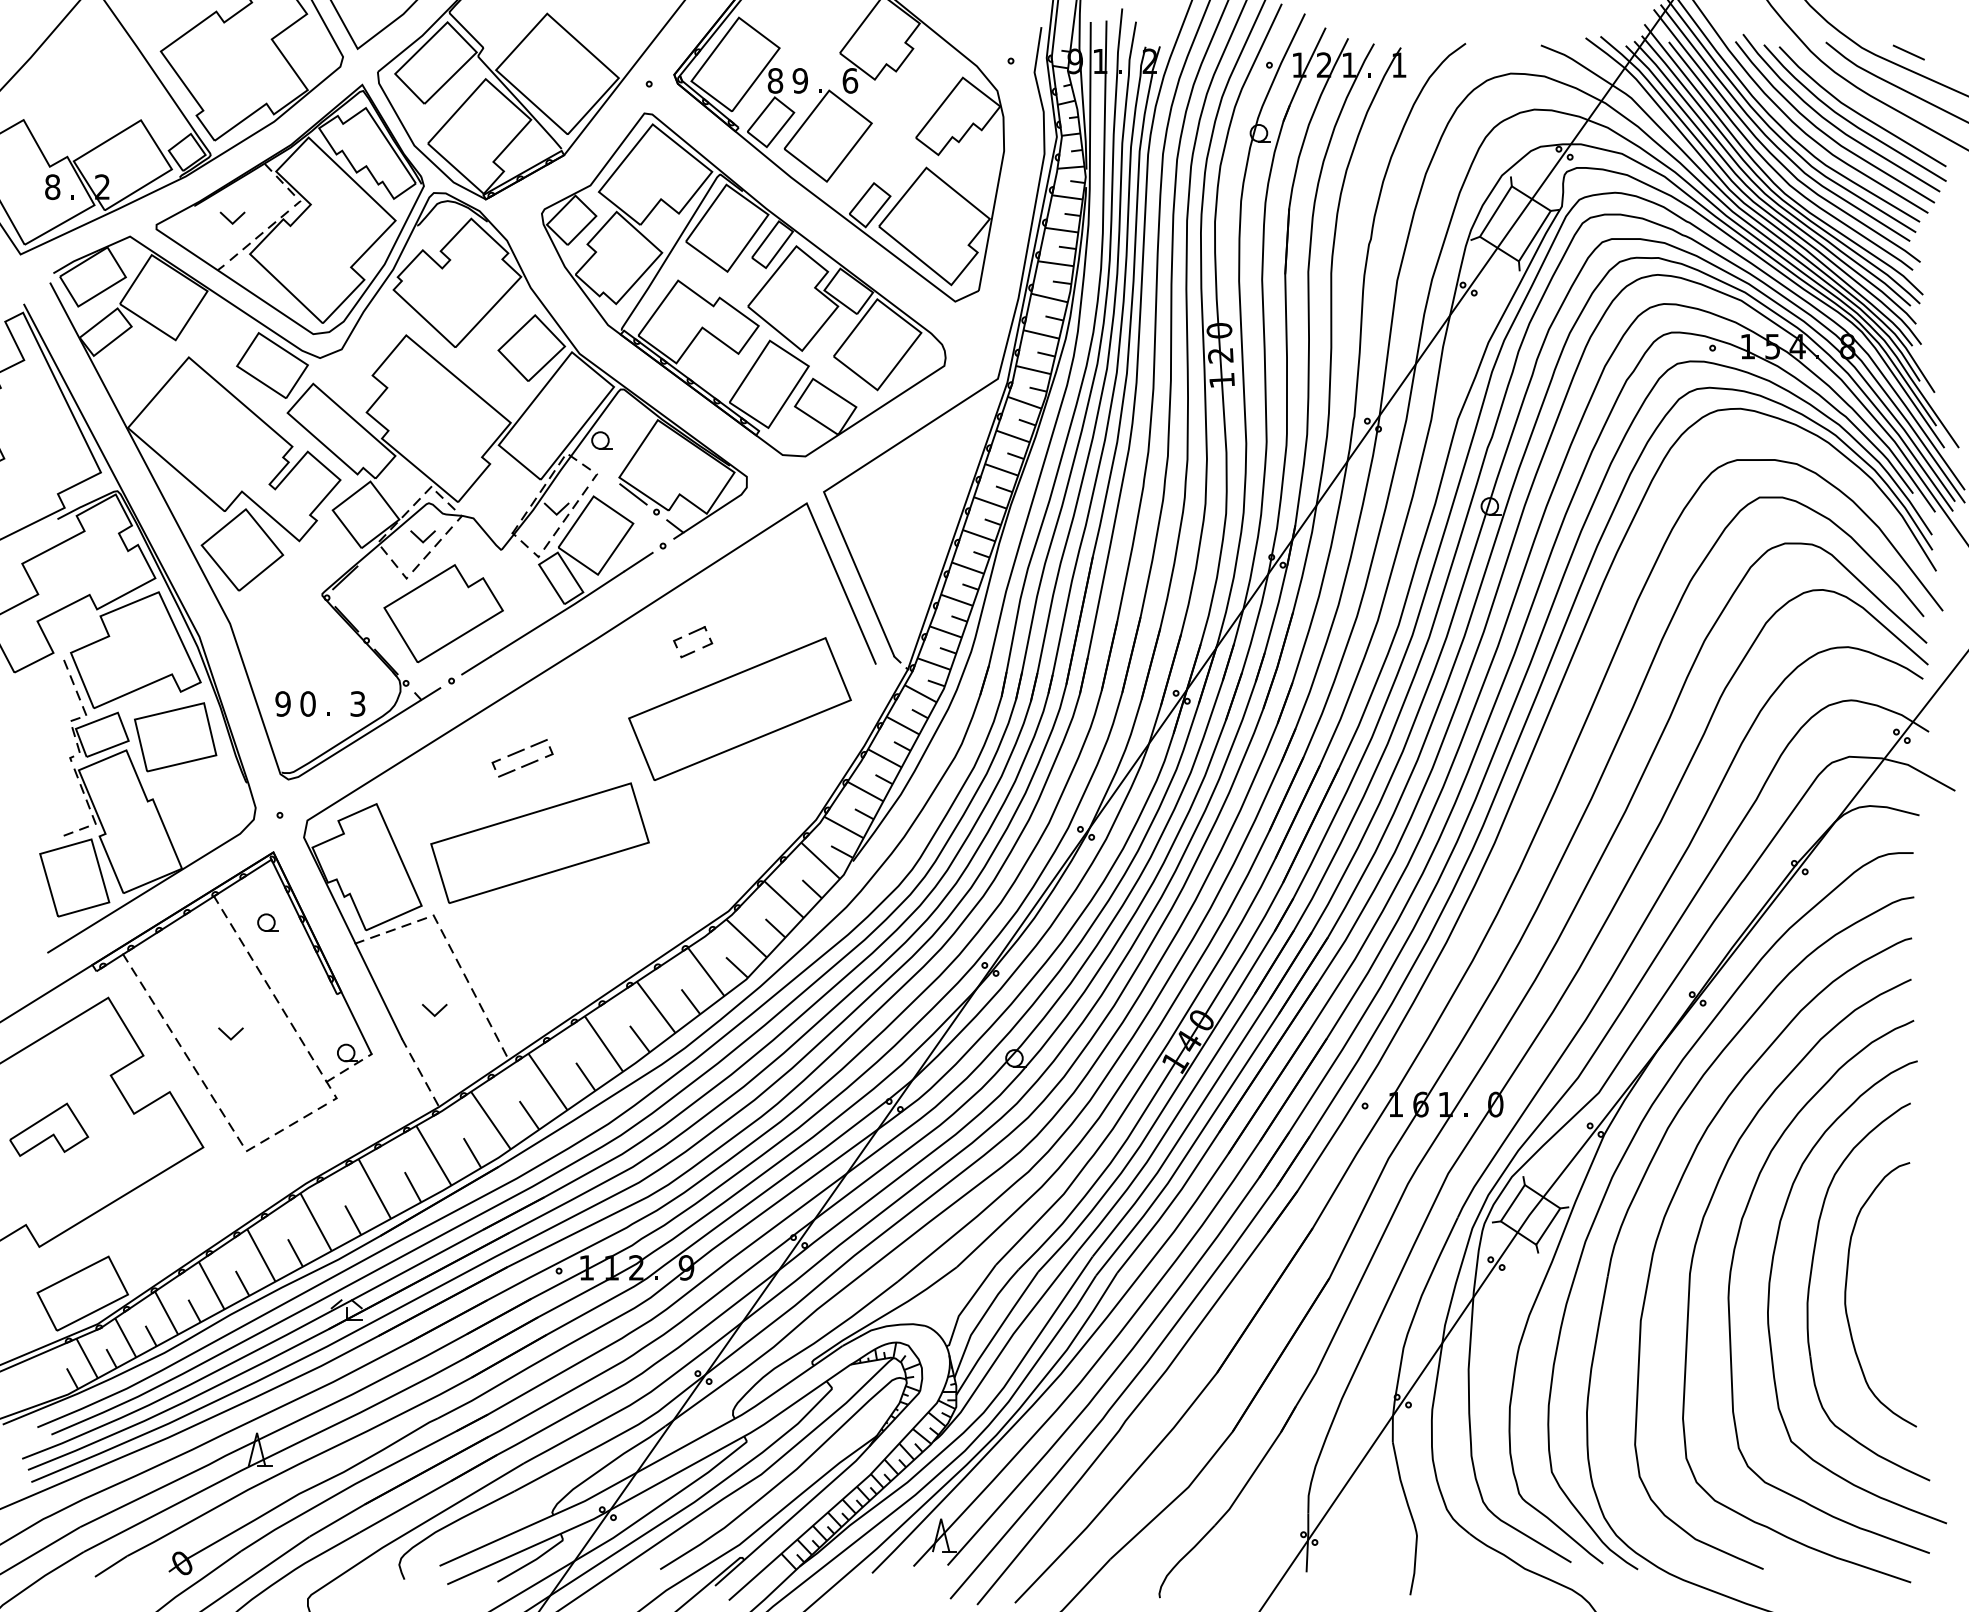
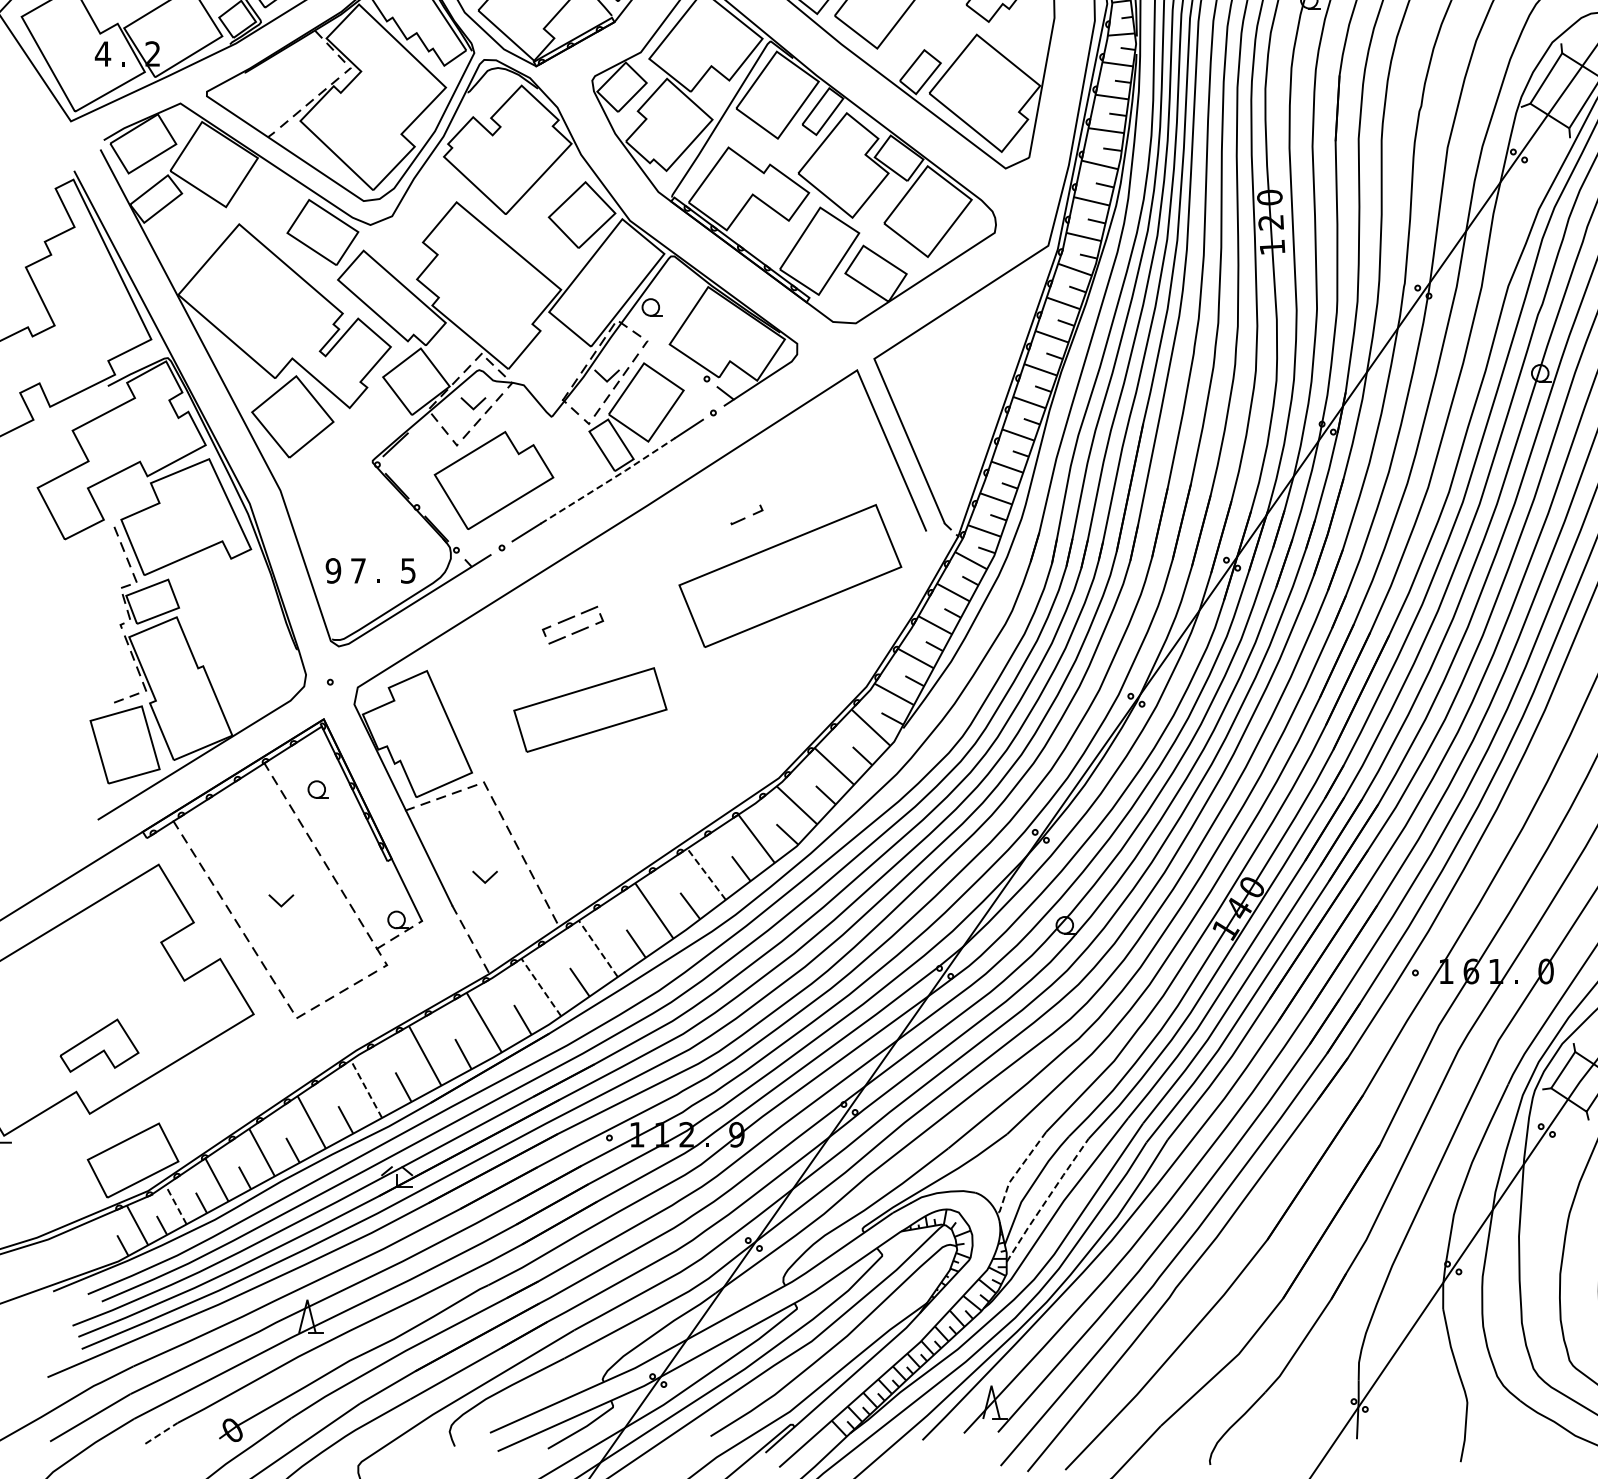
text: (52, 187) -> (102, 54), 8 -> 4
line: (229, 219) -> (279, 86), removed
line: (633, 494) -> (683, 361), removed
line: (558, 613) -> (608, 480), solid -> dashed
part: (690, 637) -> (740, 504), removed
text: (307, 703) -> (357, 570), 0 -> 7
text: (358, 703) -> (408, 570), 3 -> 5
part: (175, 737) -> (225, 604), removed
part: (539, 842) -> (589, 709), size x0.7
line: (655, 1006) -> (705, 873), solid -> dashed
line: (547, 1081) -> (597, 948), solid -> dashed
line: (490, 1120) -> (540, 987), solid -> dashed
part: (49, 1129) -> (99, 1045), moved
line: (316, 1222) -> (366, 1089), solid -> dashed
line: (966, 1304) -> (1016, 1171), solid -> dashed
line: (996, 1332) -> (1046, 1199), solid -> dashed
line: (125, 1337) -> (175, 1204), solid -> dashed
line: (111, 1566) -> (161, 1433), solid -> dashed

